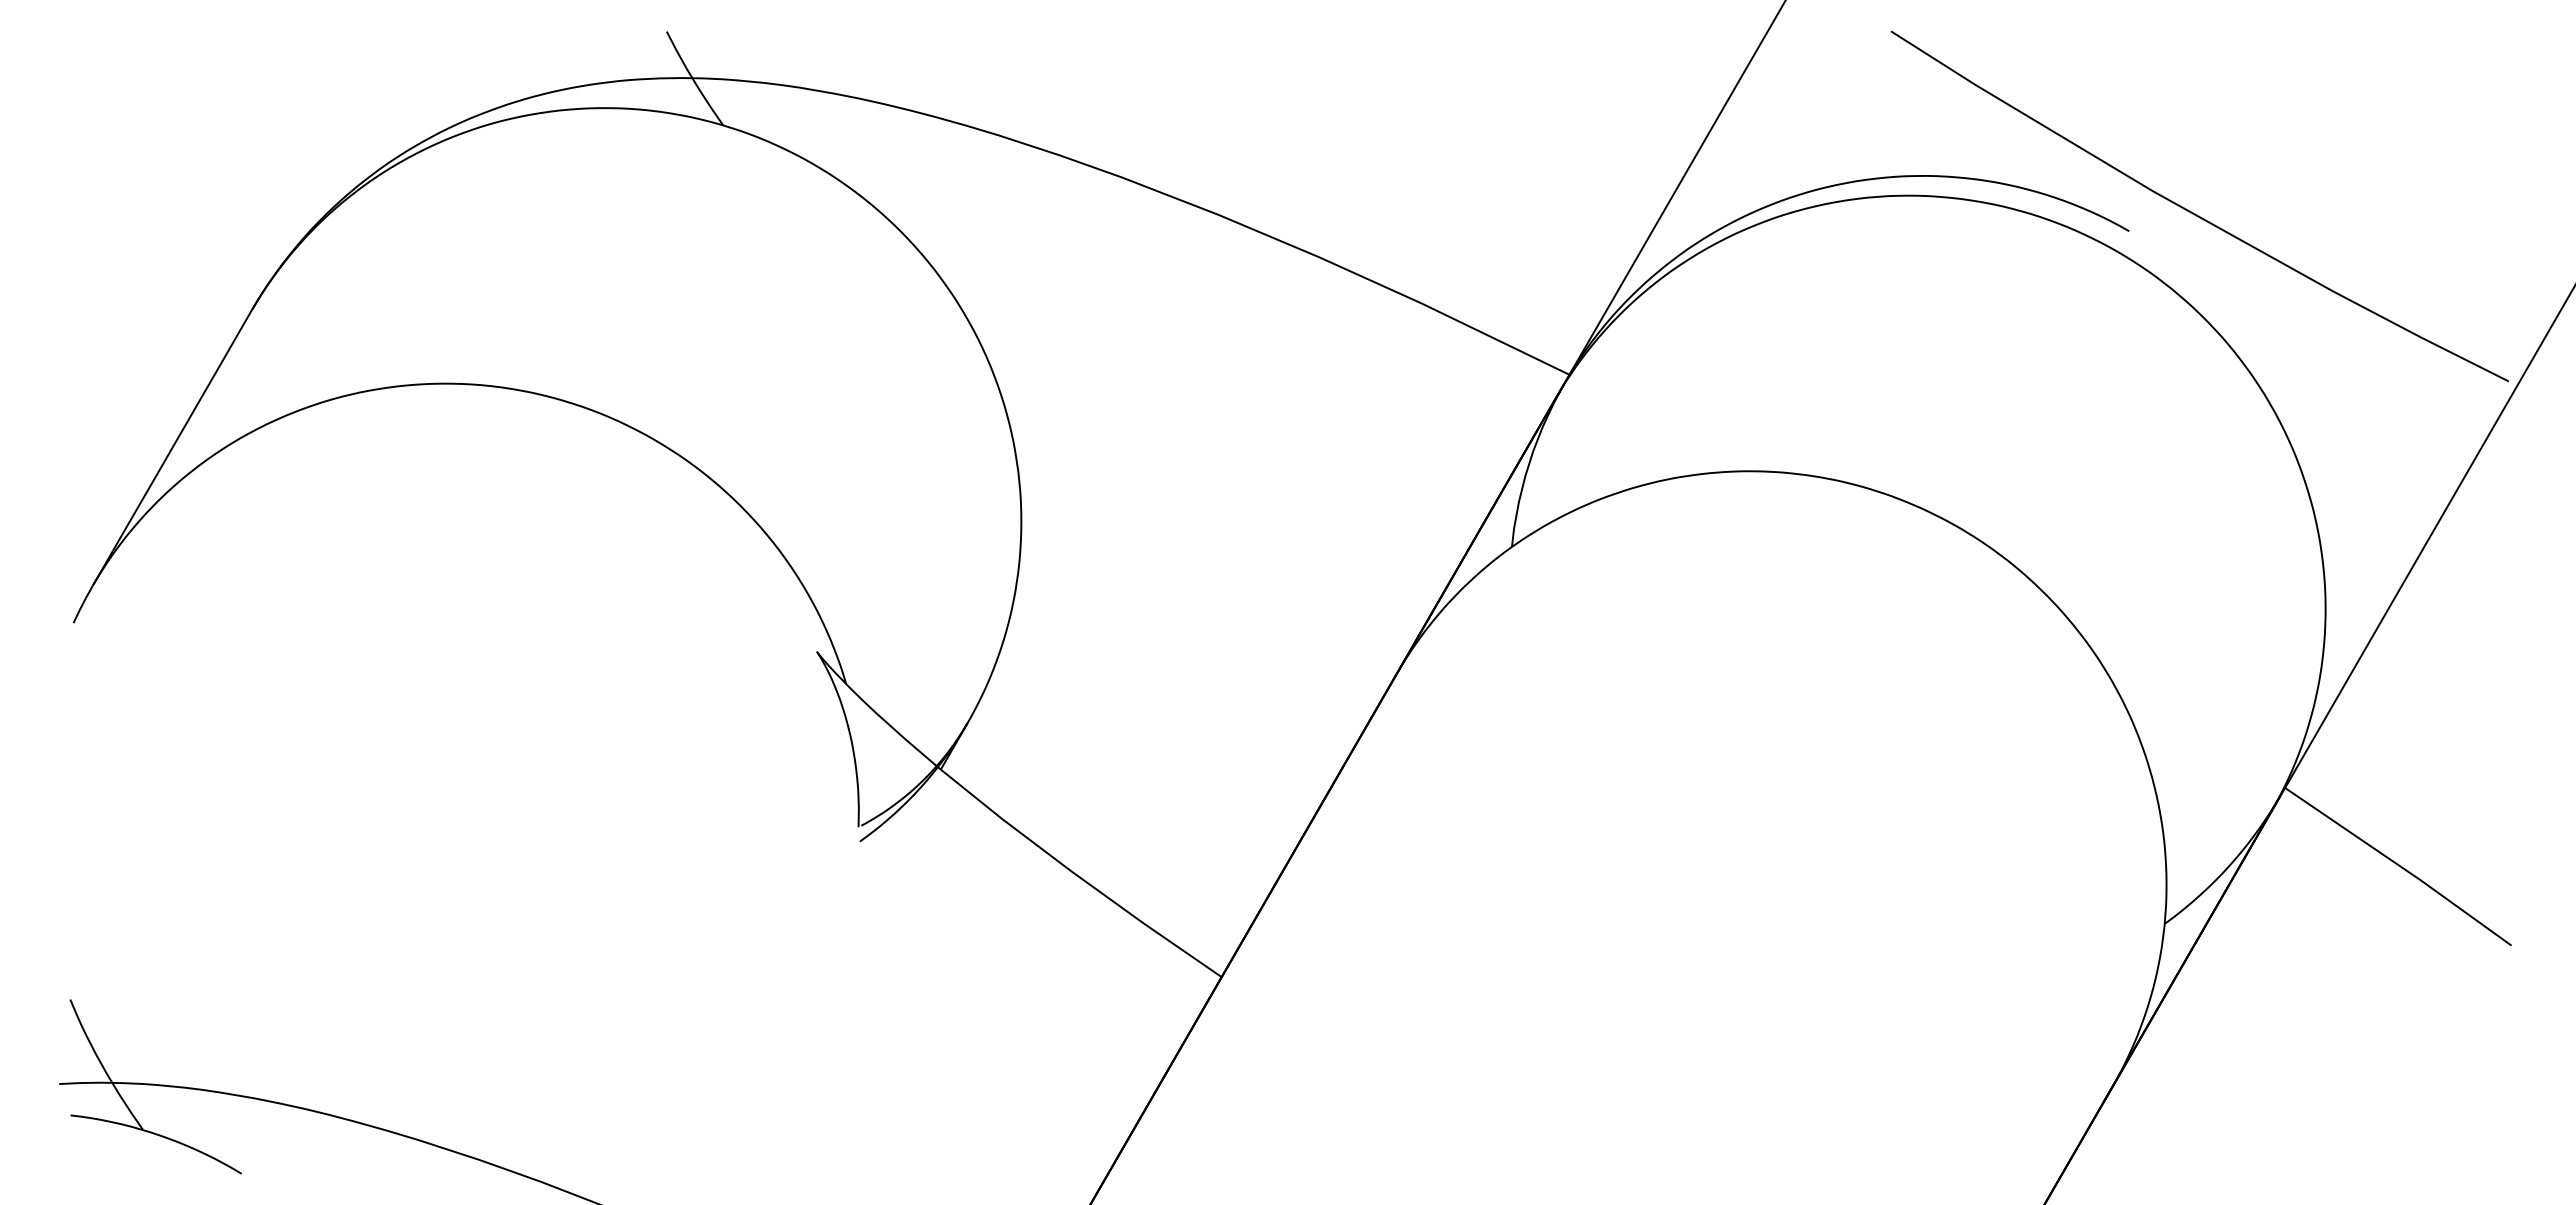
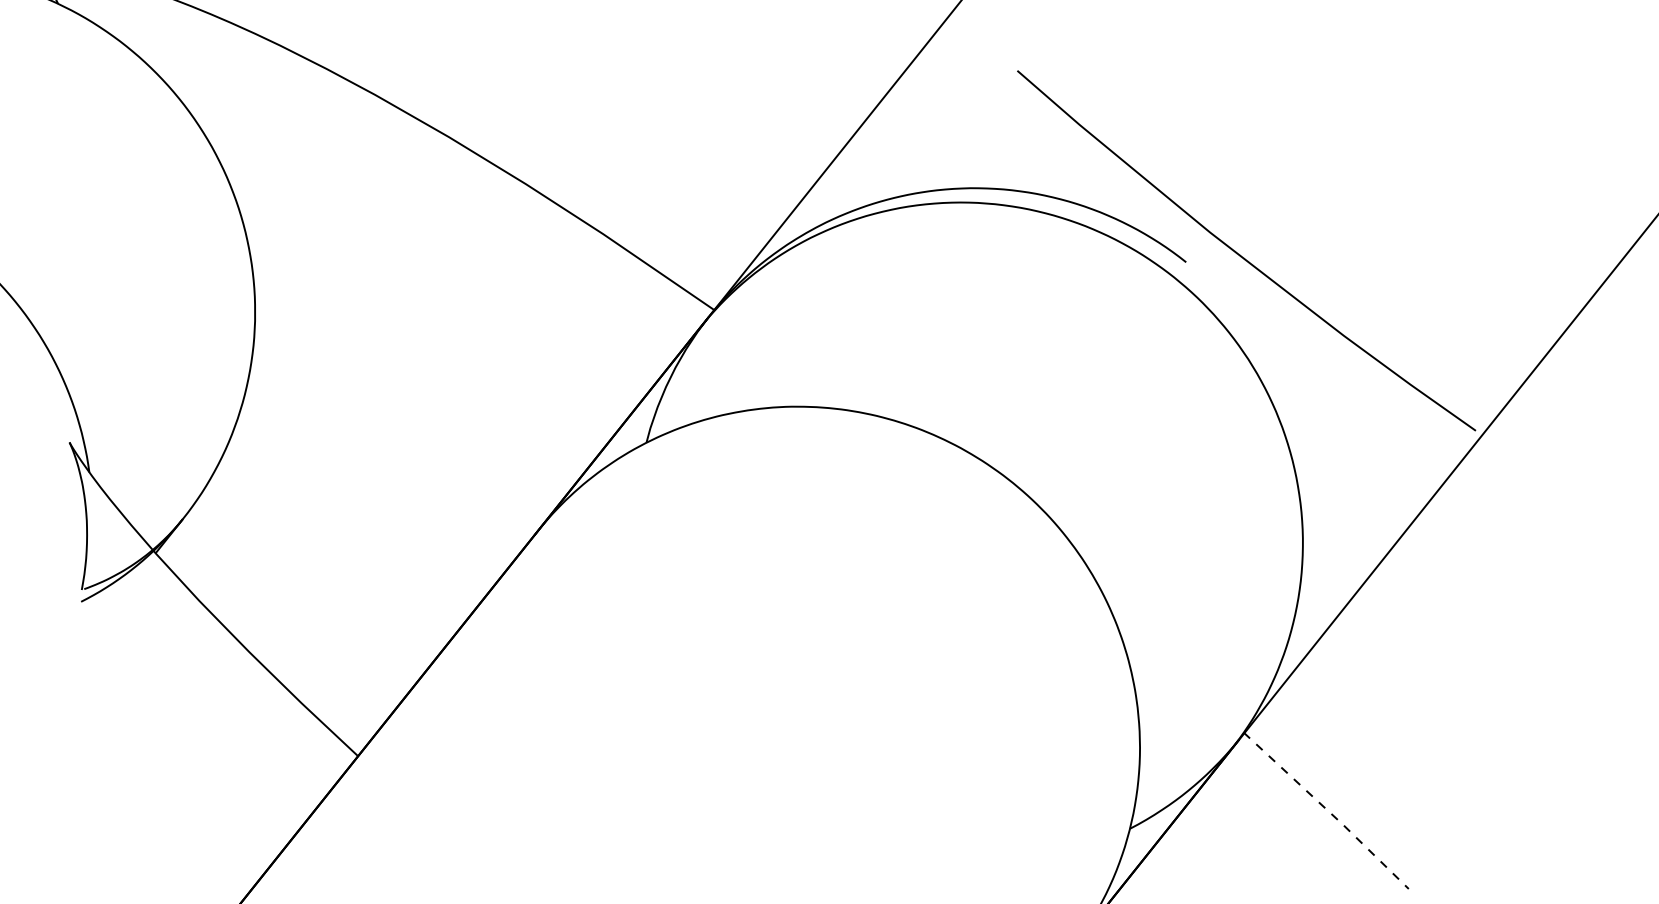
line: (2399, 866) -> (1327, 811), solid -> dashed

